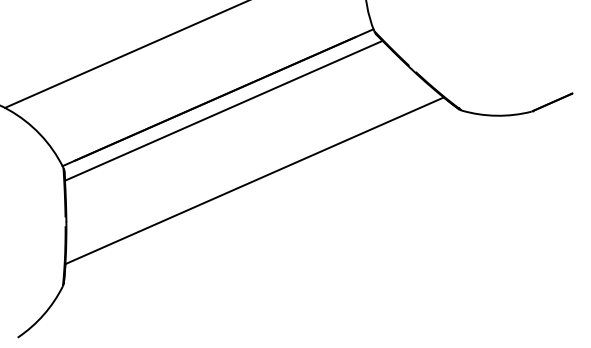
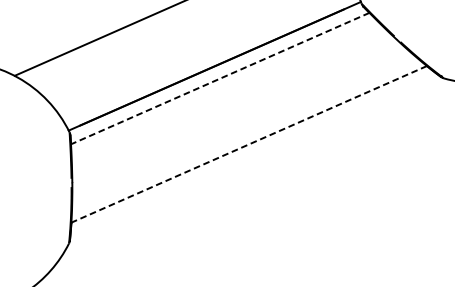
line: (223, 110) -> (219, 78), solid -> dashed
line: (254, 180) -> (249, 144), solid -> dashed

